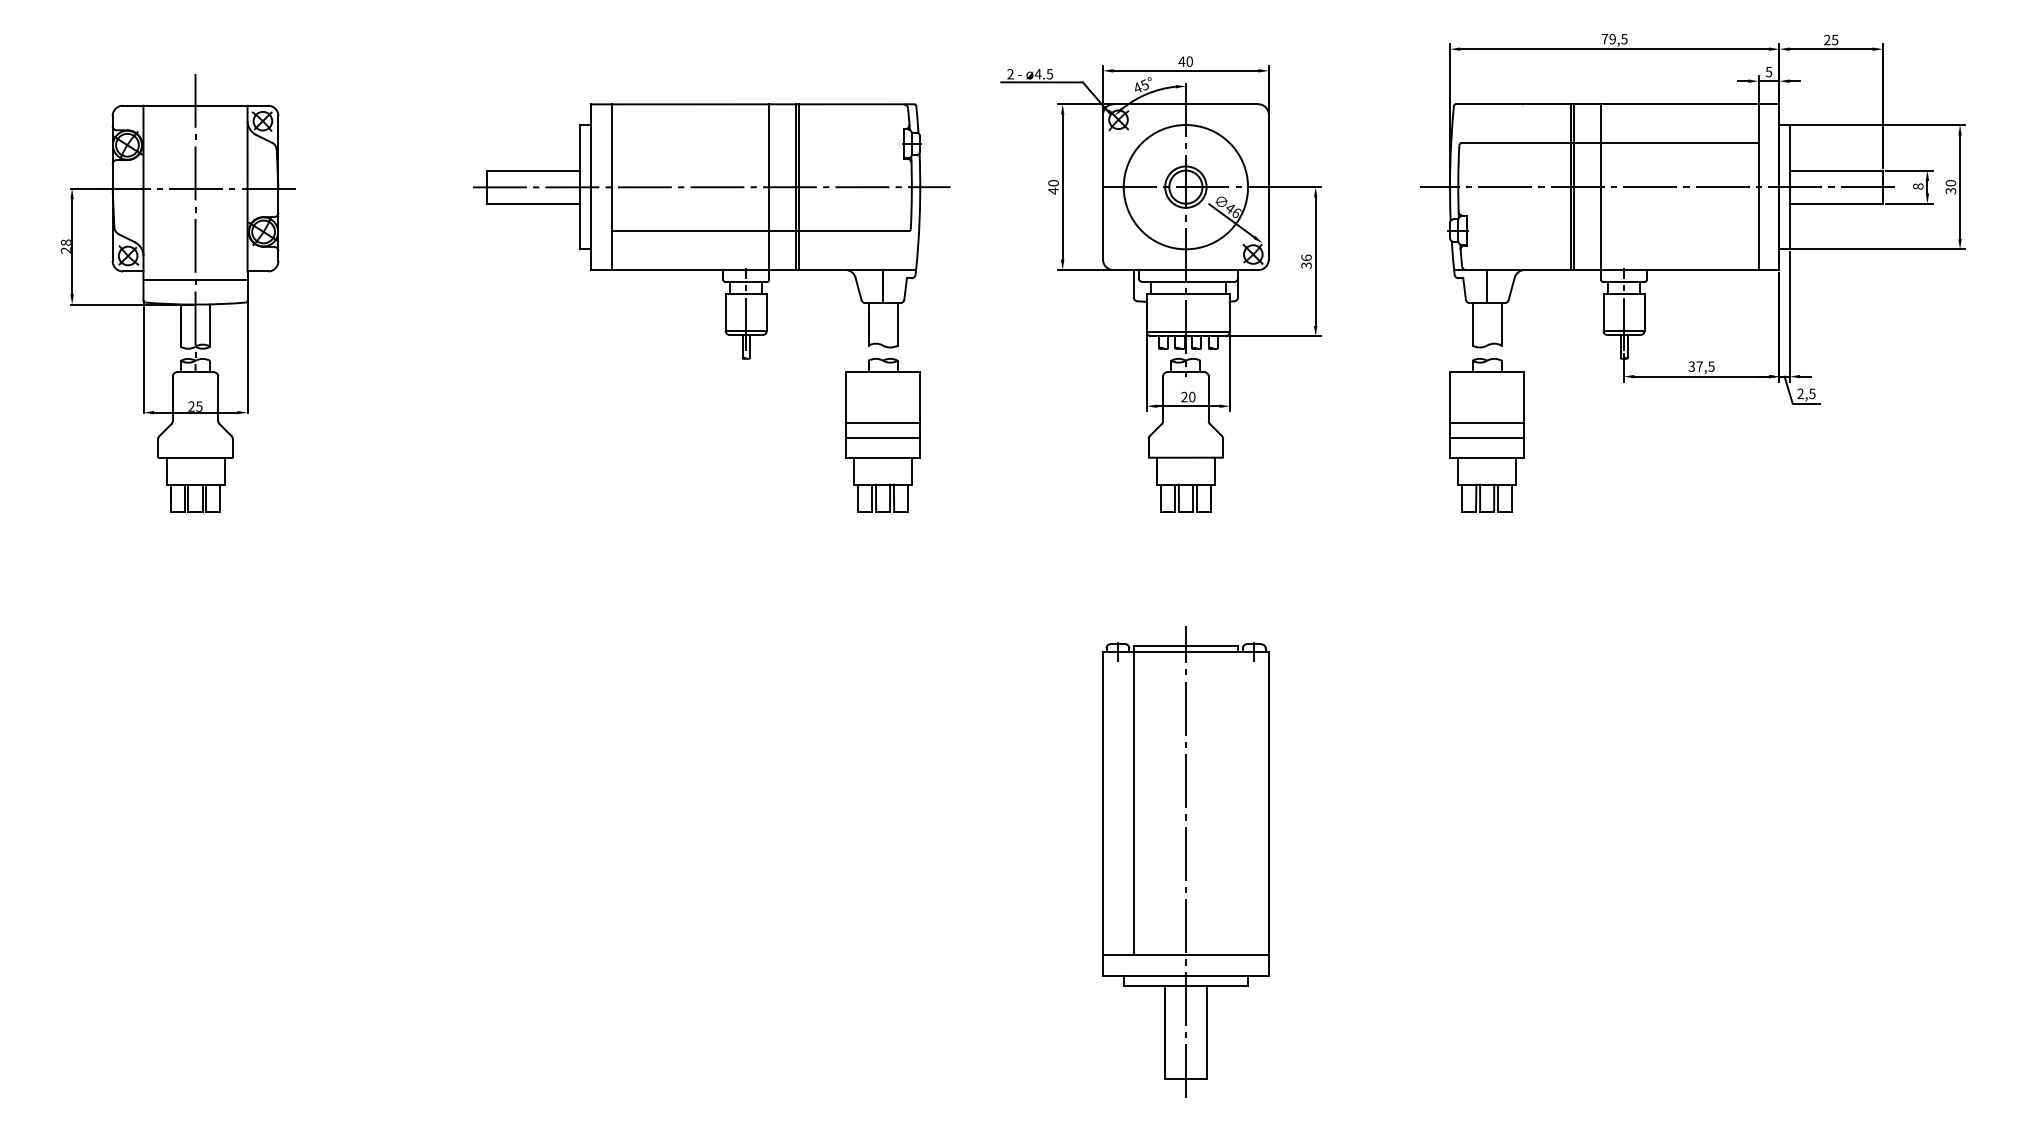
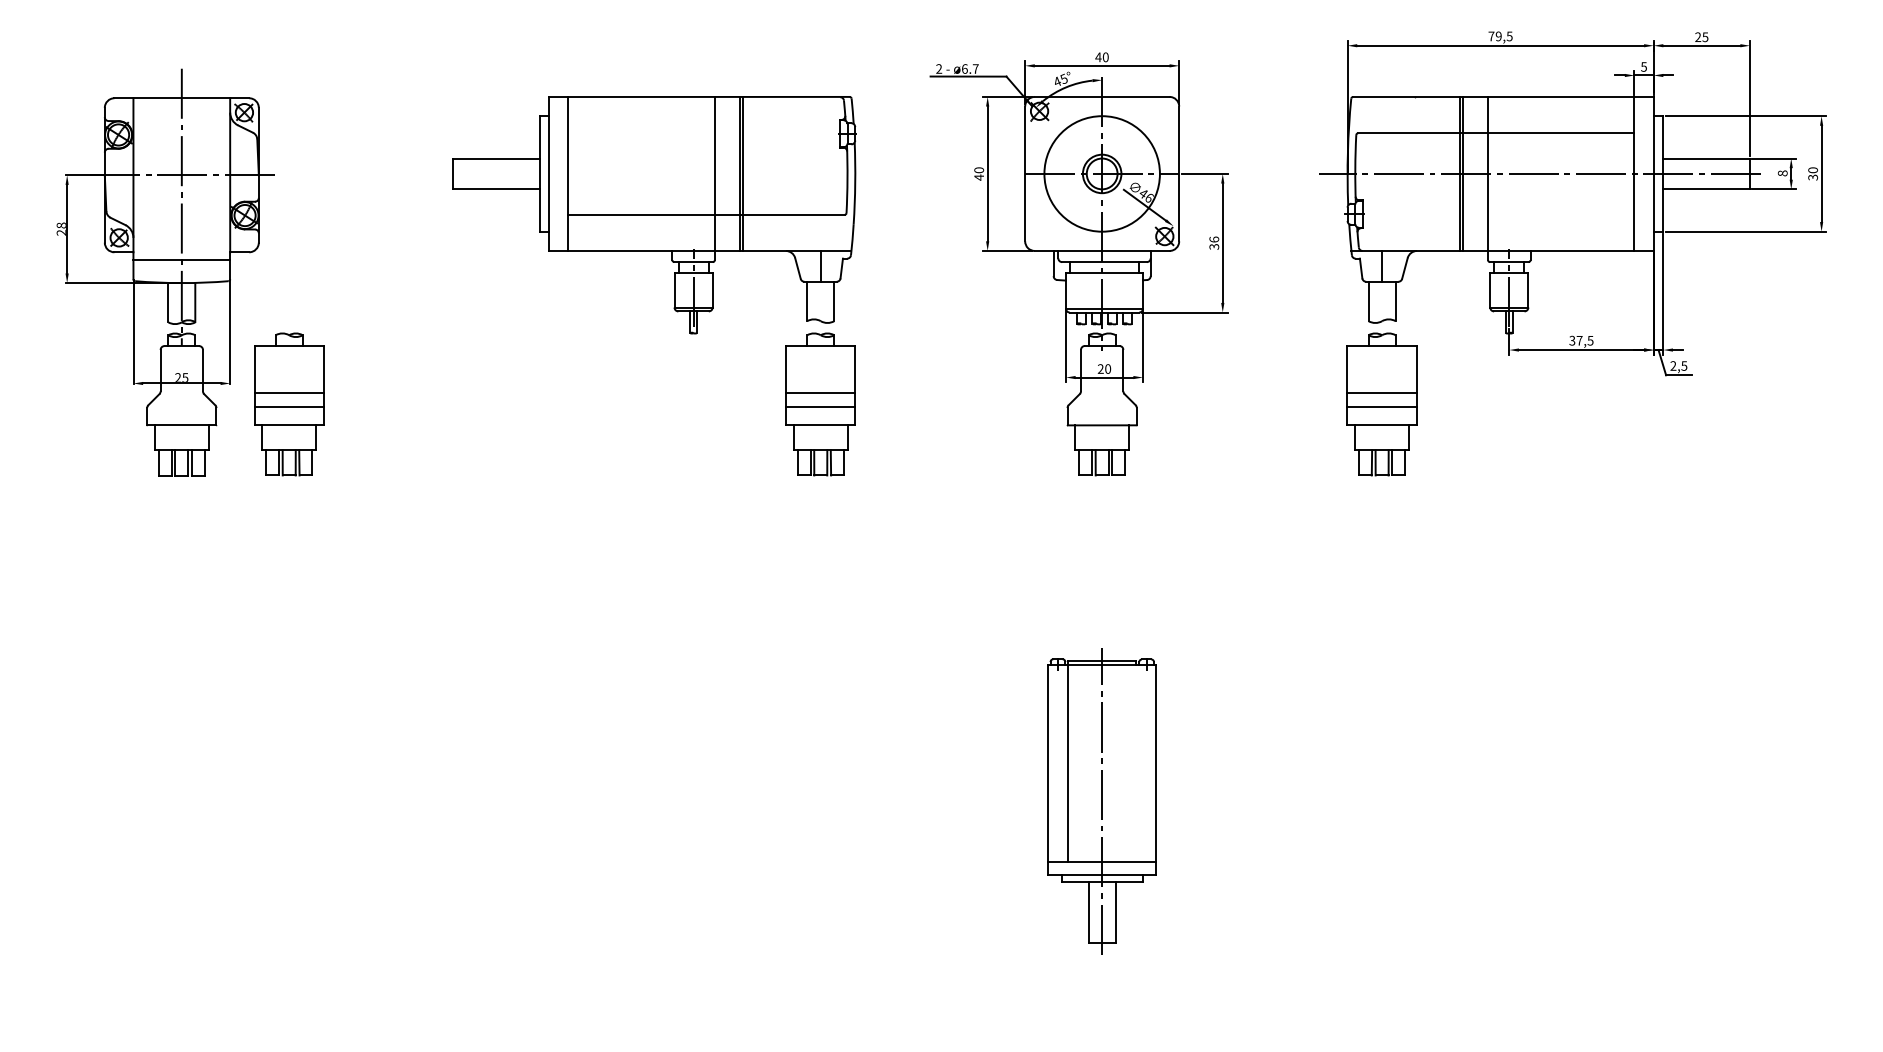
text: (1043, 74) -> (969, 69), ø4.5 -> ø6.7
line: (711, 187) -> (661, 174), removed
part: (310, 435) -> (288, 404), added
part: (1185, 861) -> (1101, 800), size x0.7

